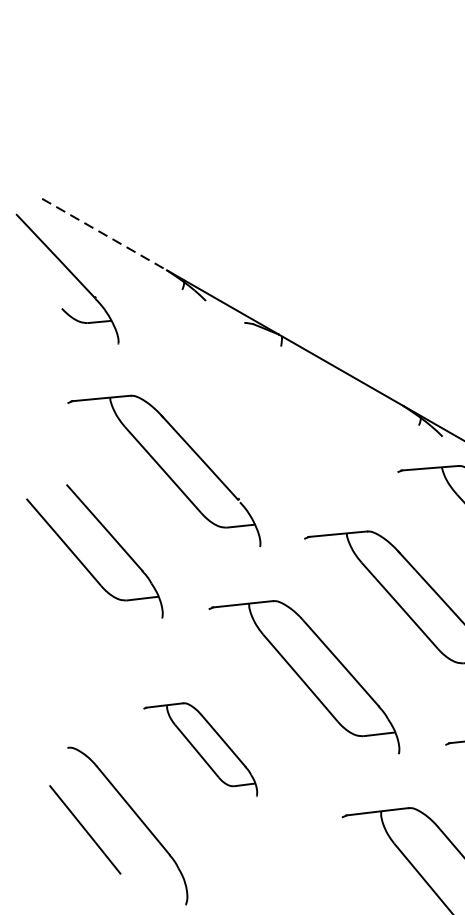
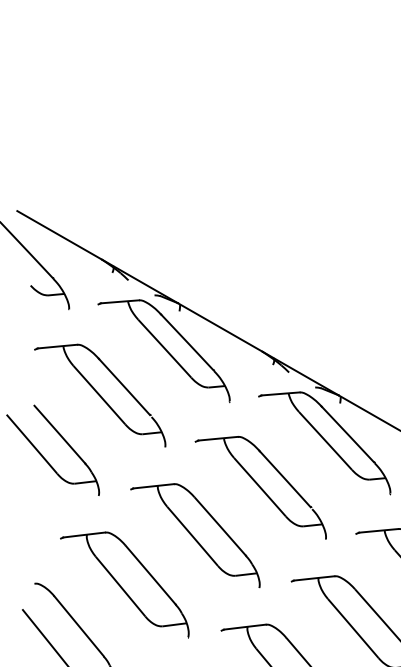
line: (104, 234) -> (59, 235), dashed -> solid
part: (257, 405) -> (163, 351), added
part: (200, 748) -> (124, 584), size x1.67

